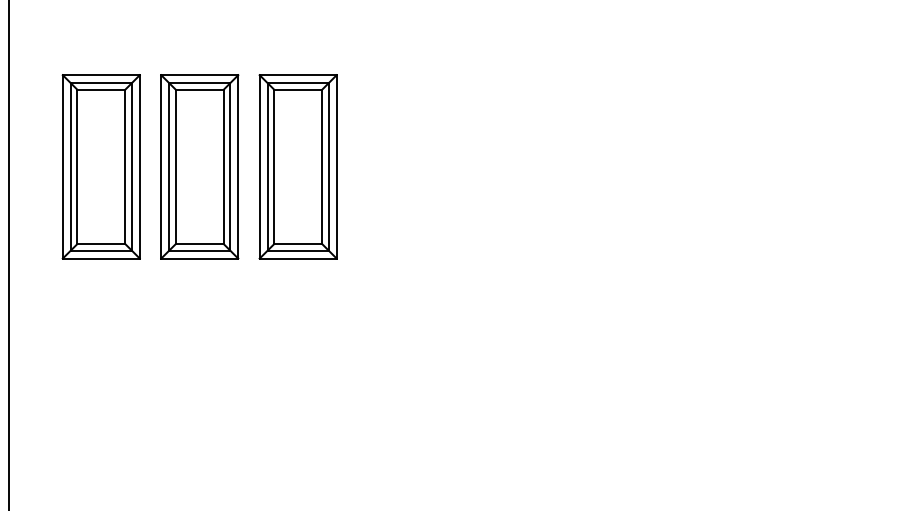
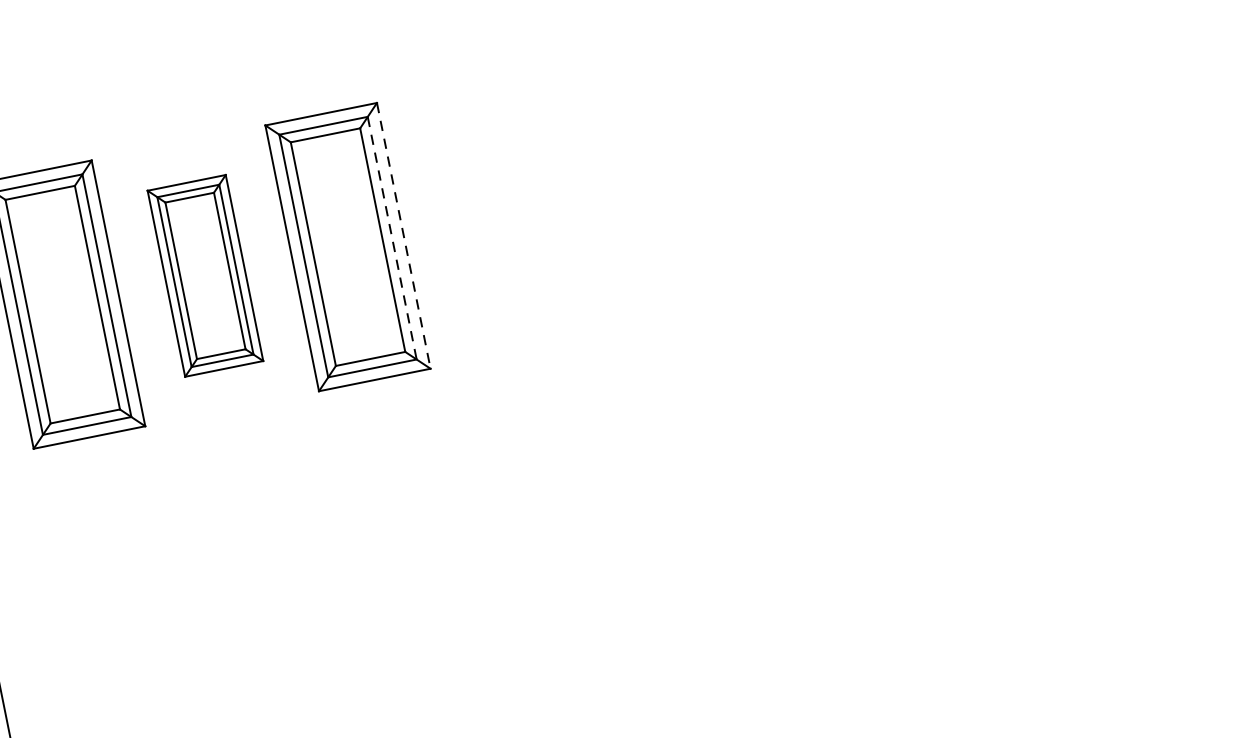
part: (199, 166) -> (204, 275), size x0.7
line: (328, 166) -> (391, 237), solid -> dashed
line: (336, 166) -> (403, 235), solid -> dashed

